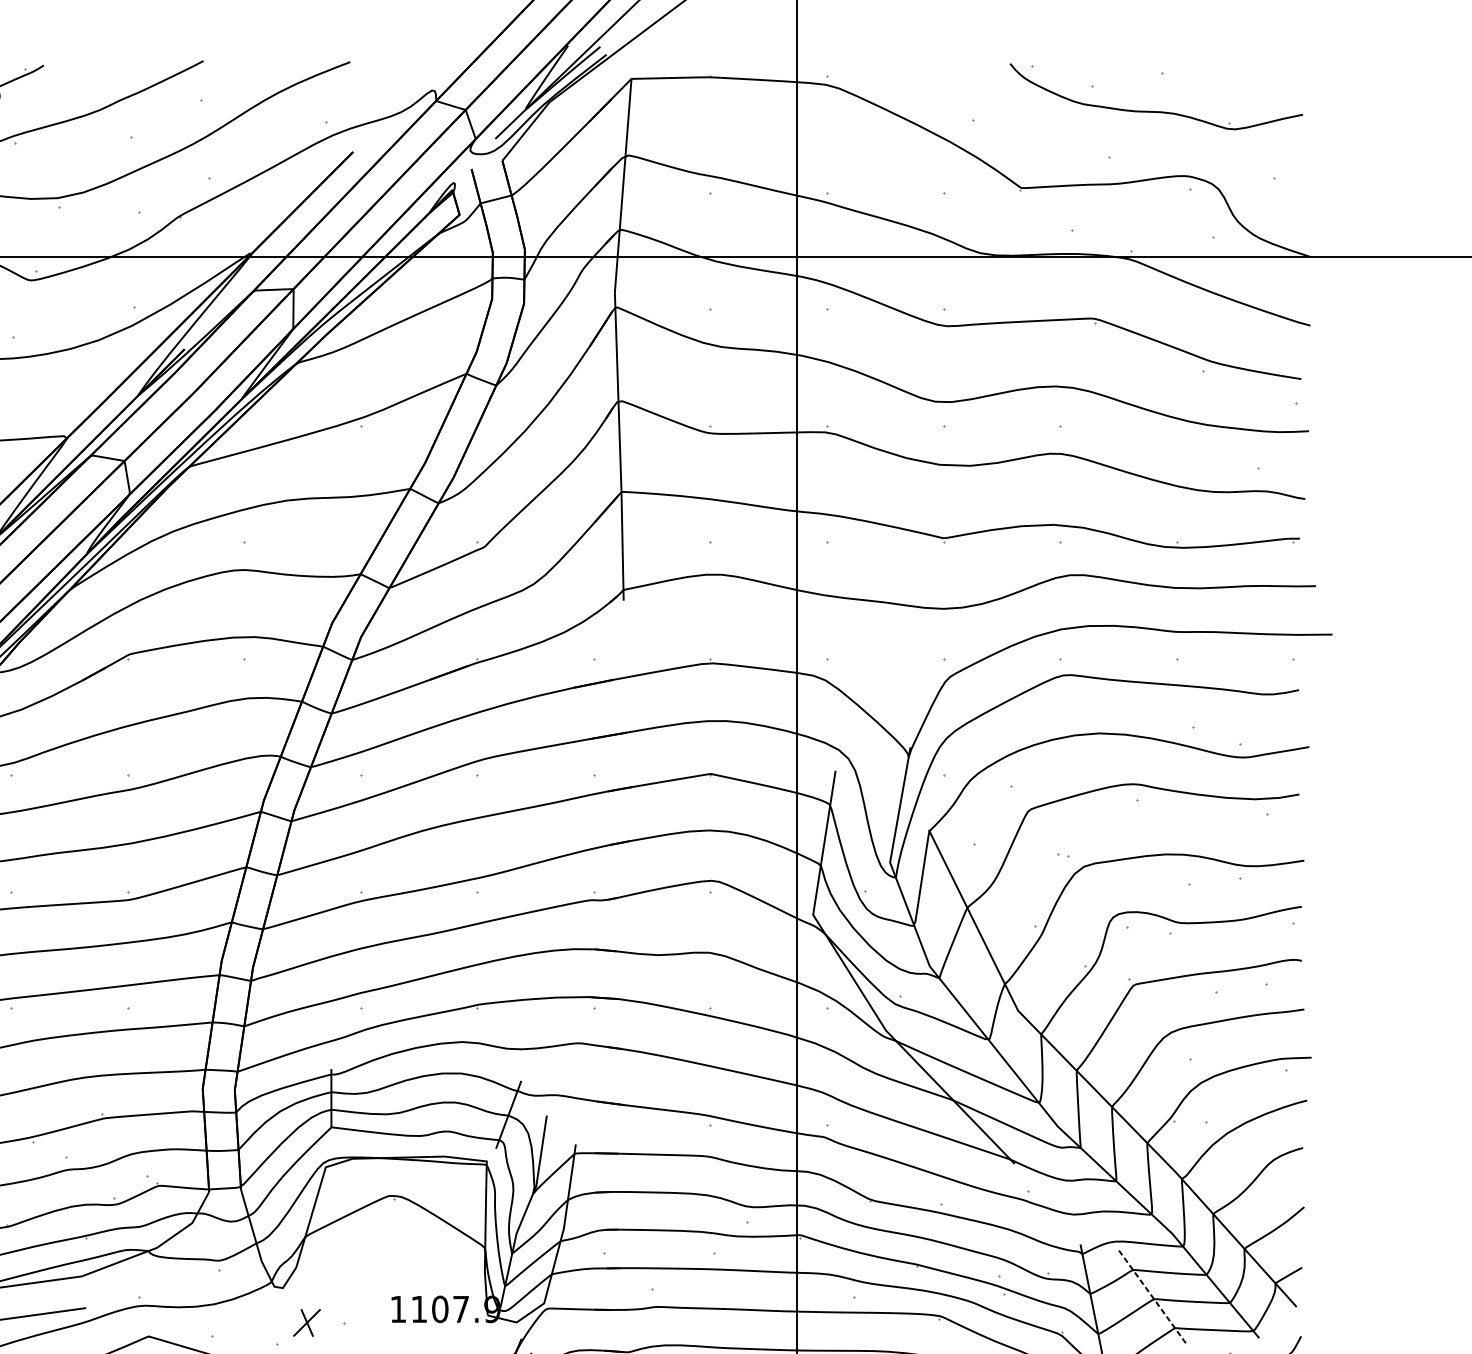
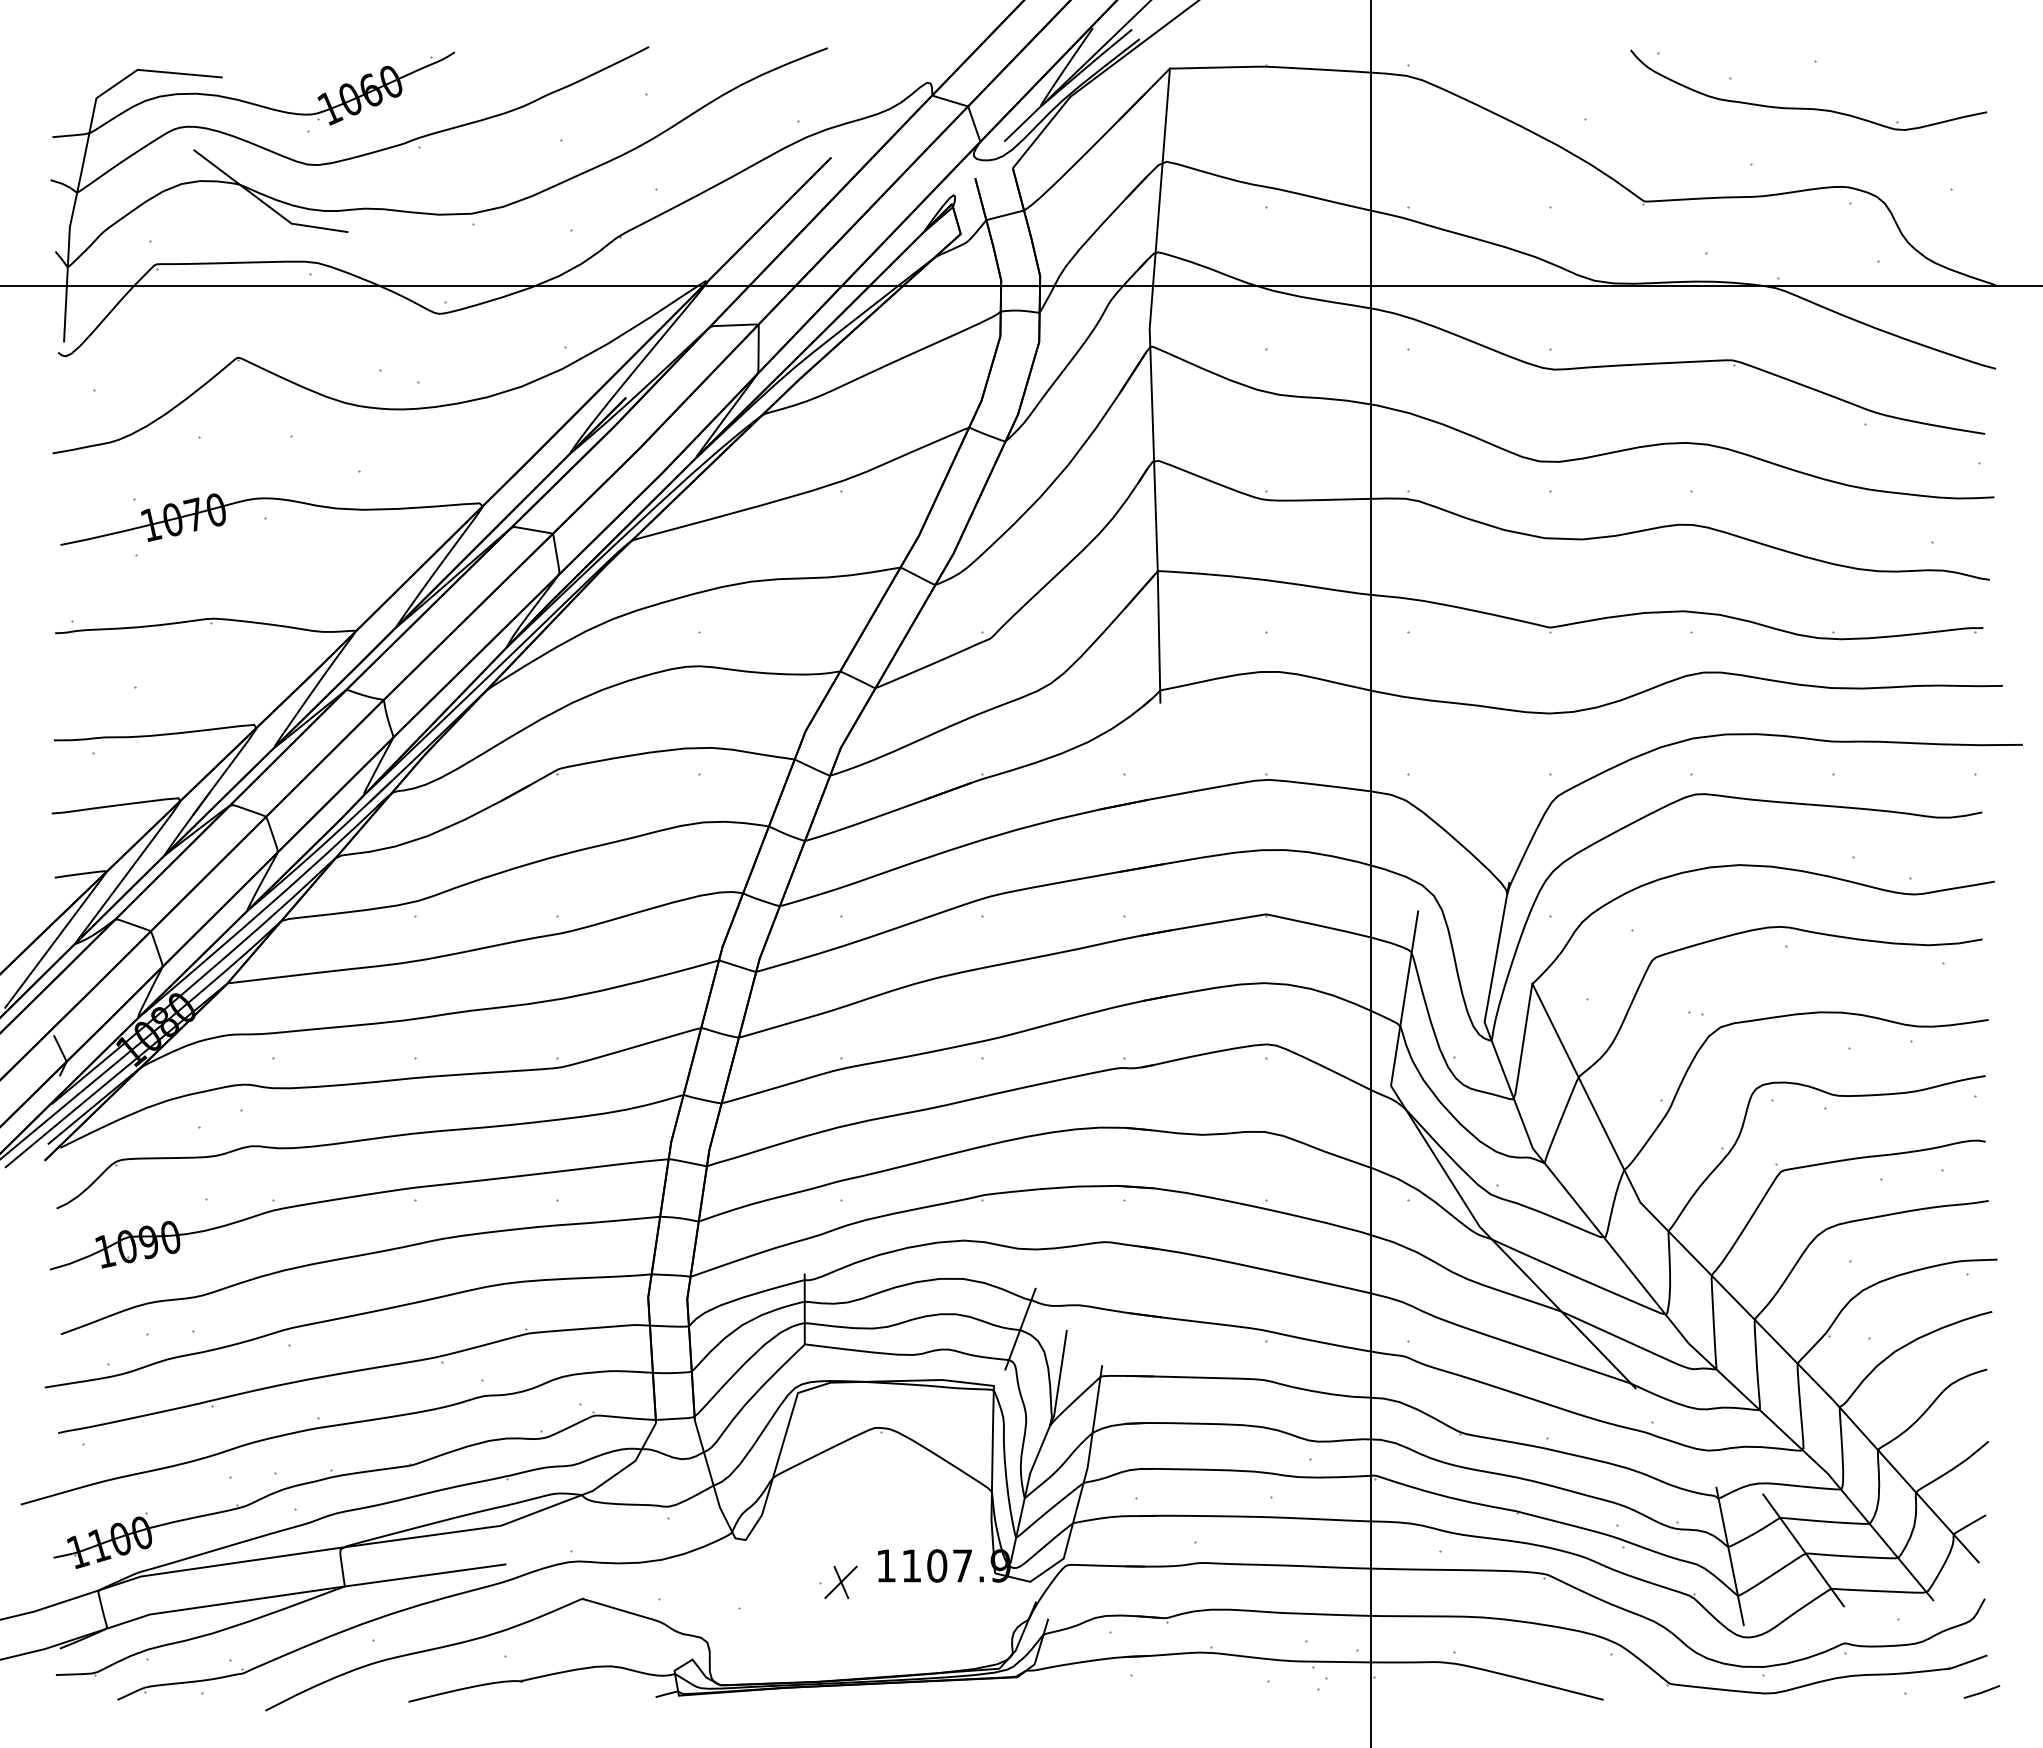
line: (1152, 1296) -> (1803, 1550), dashed -> solid
part: (306, 1323) -> (840, 1582), moved

